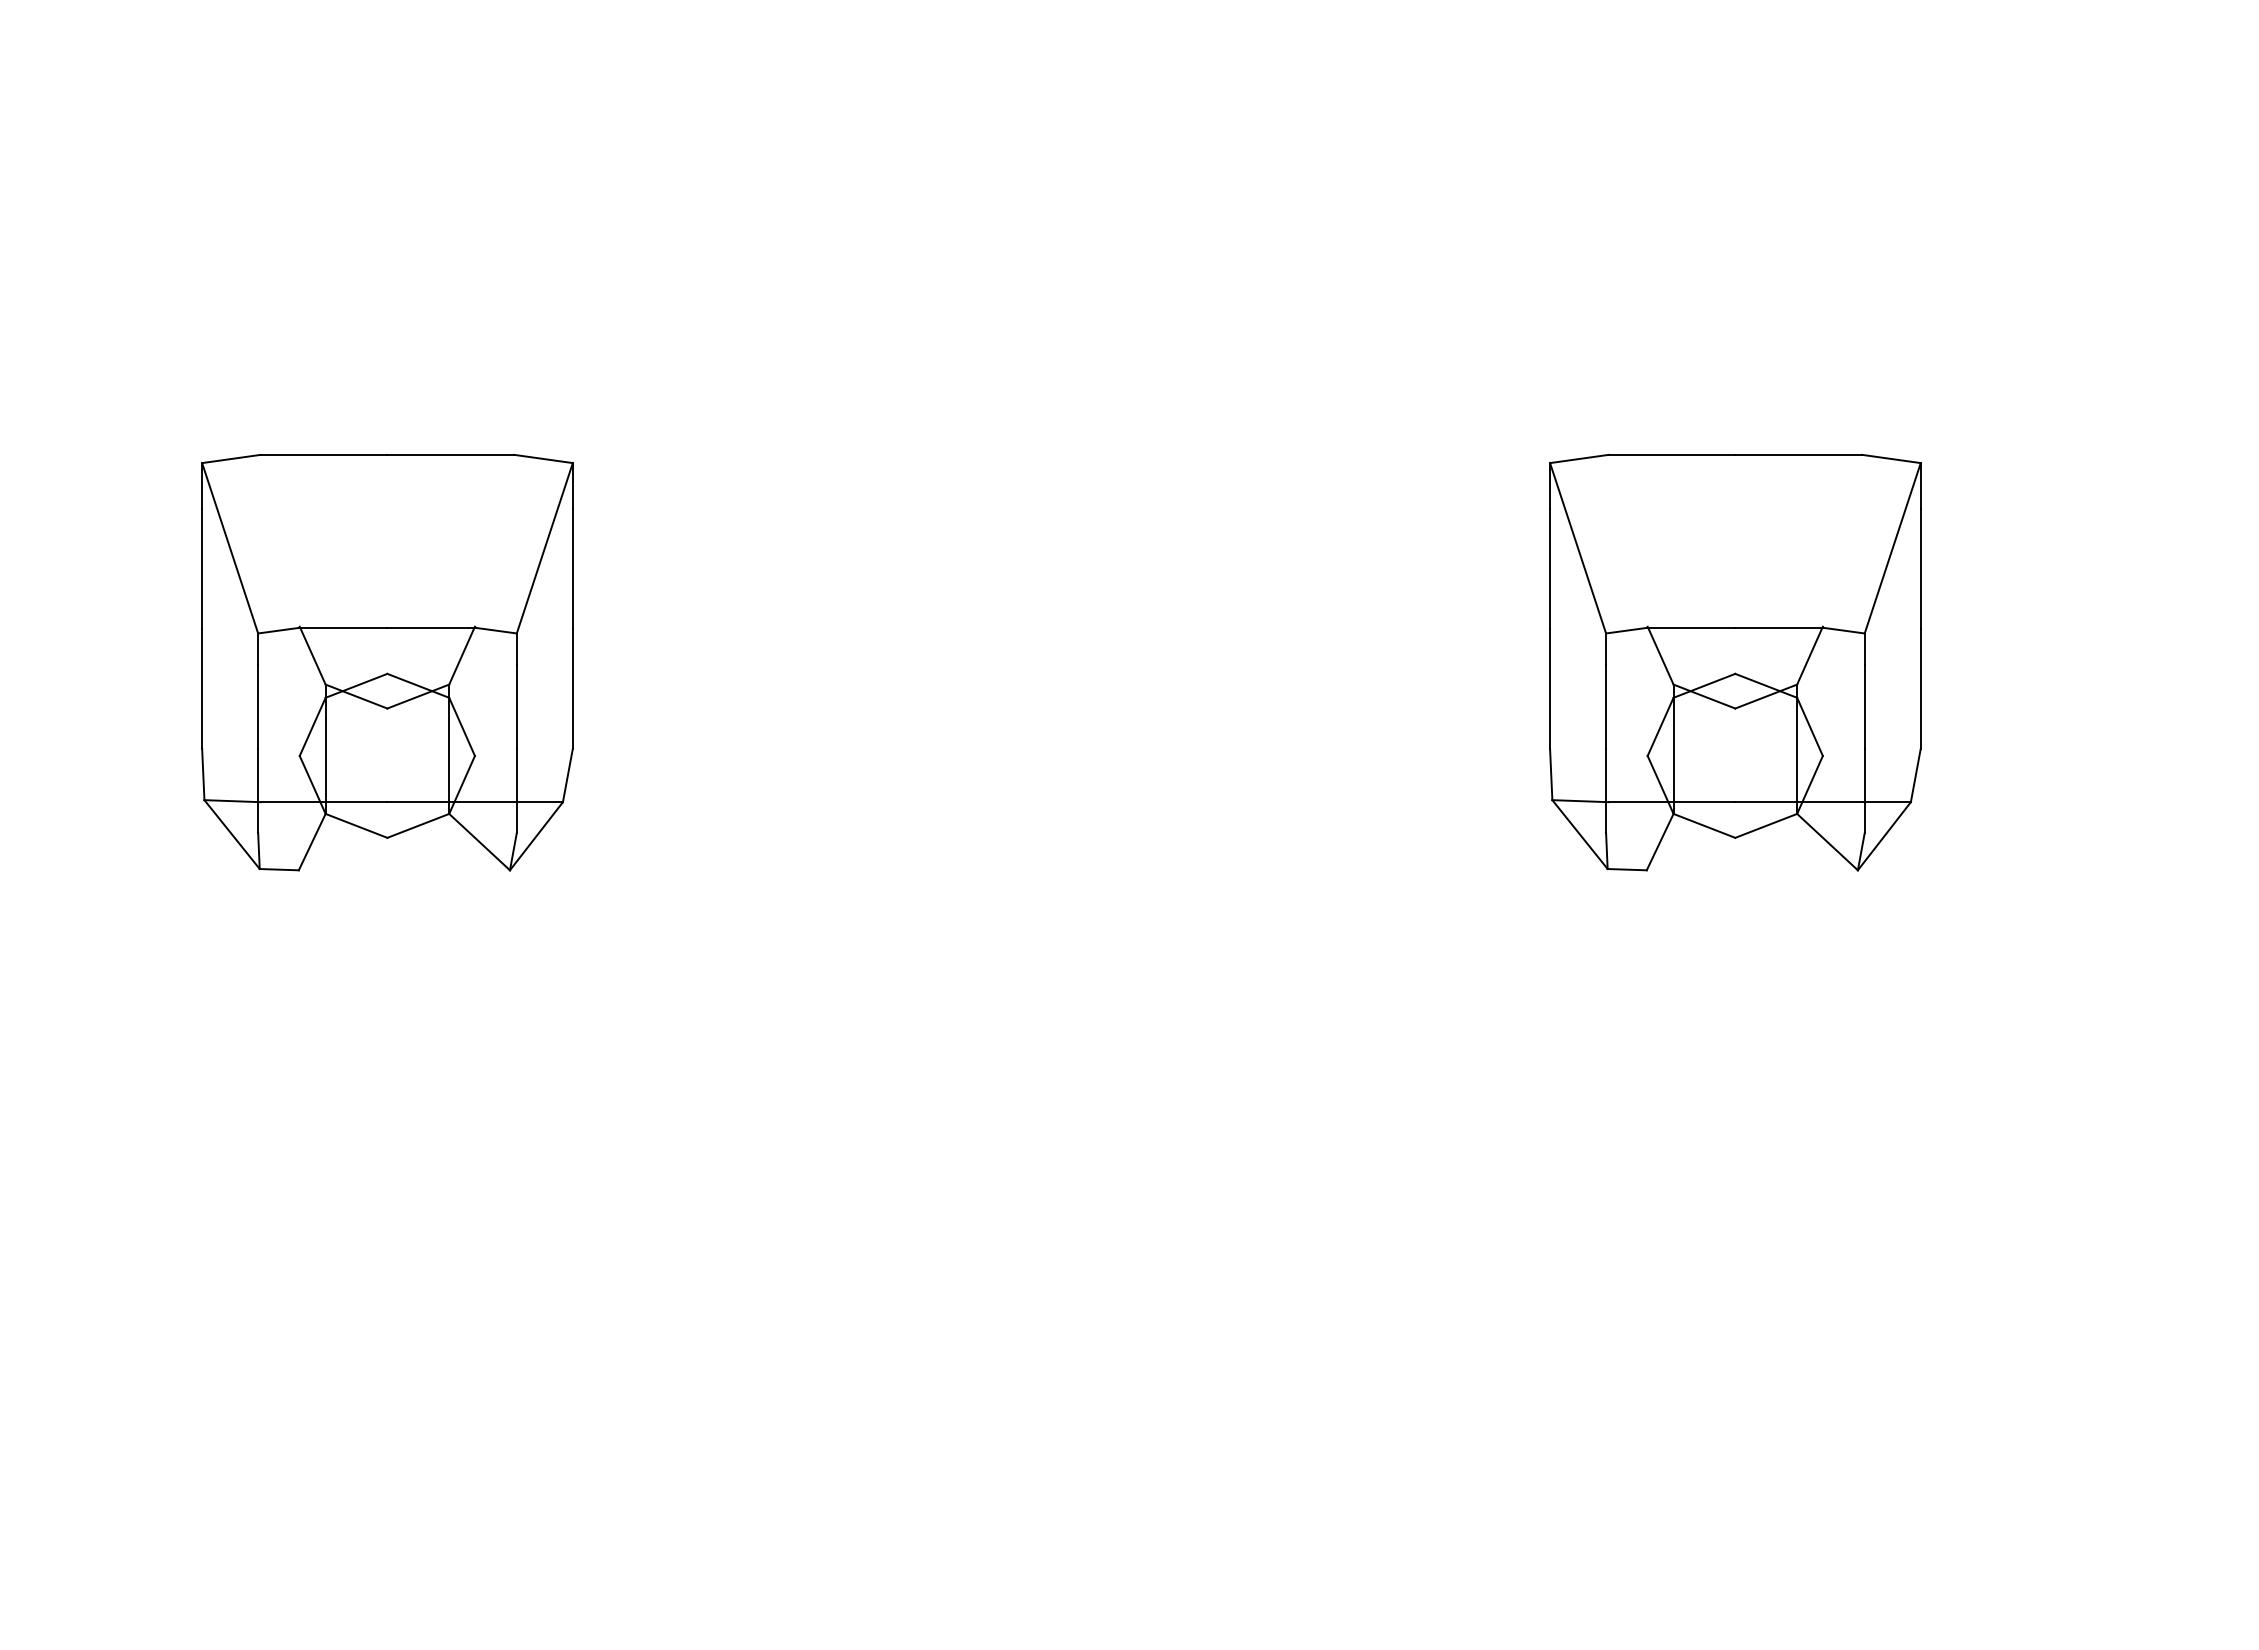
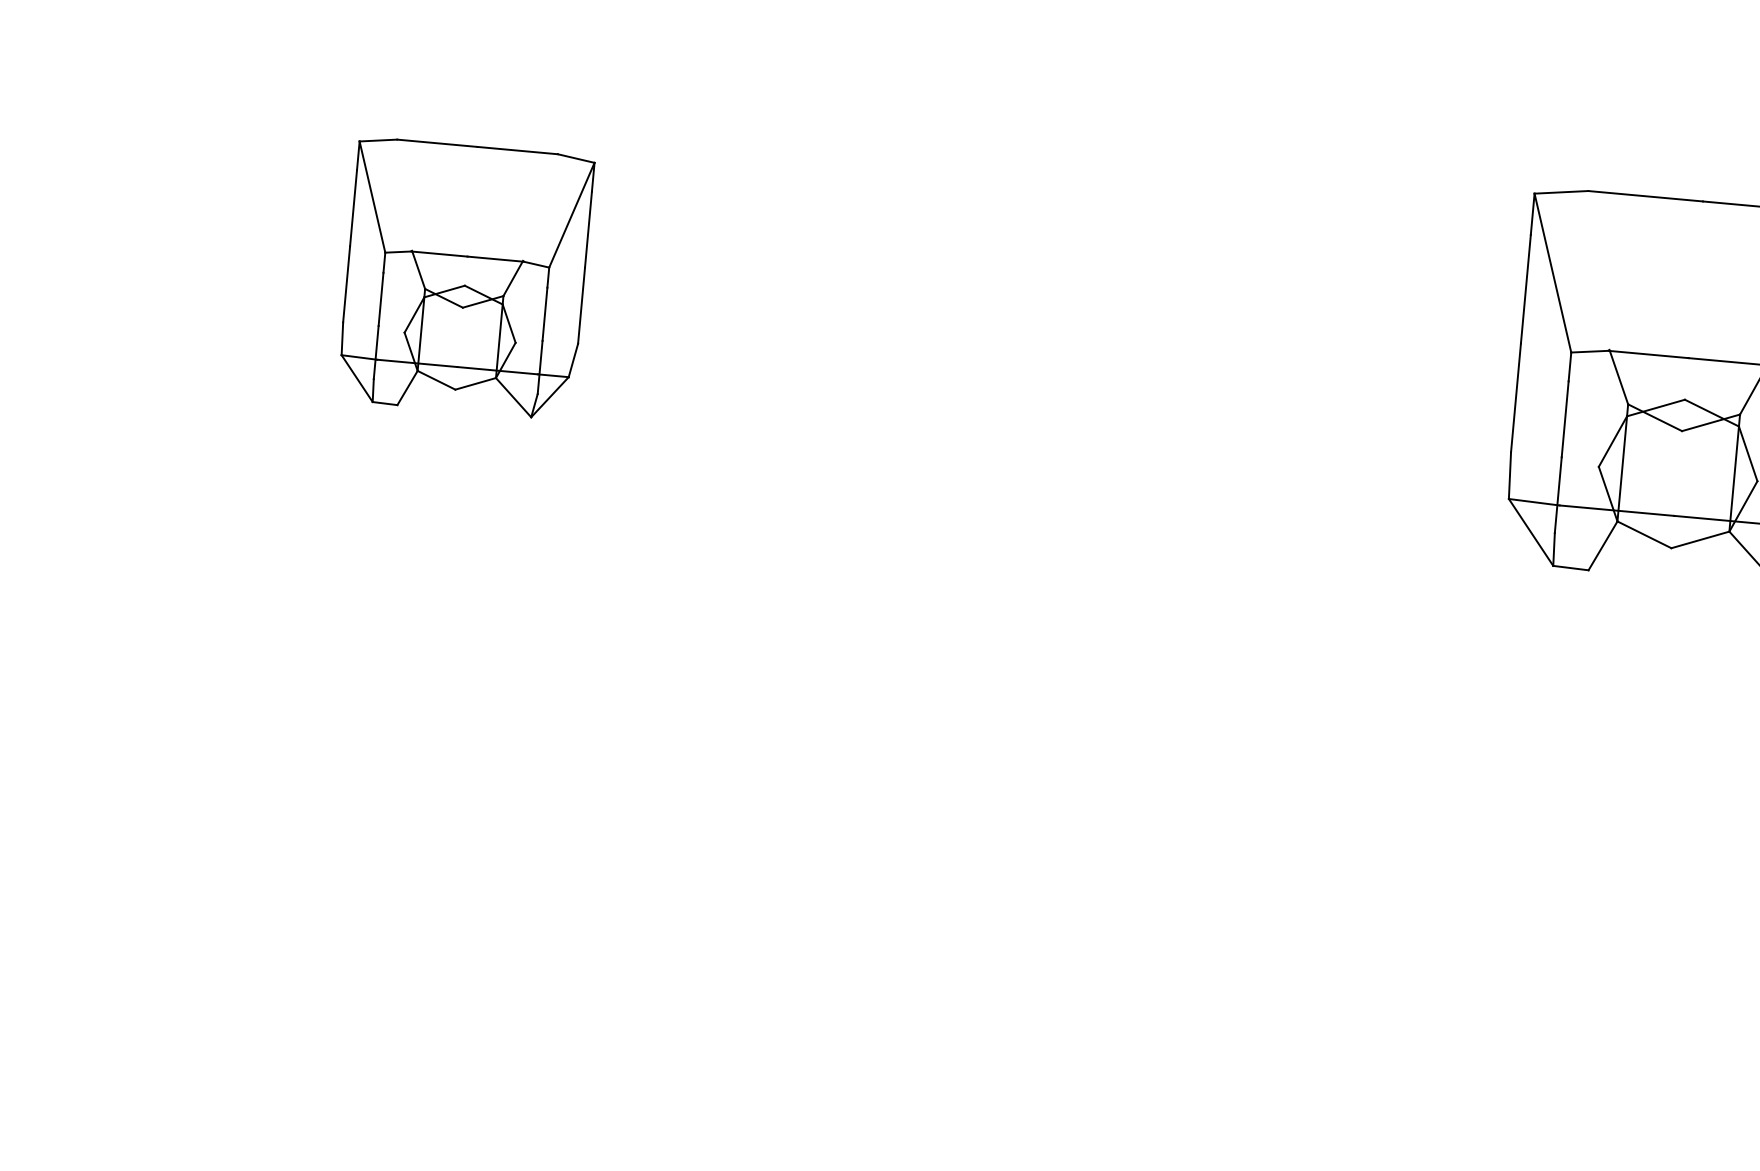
part: (387, 662) -> (465, 278), size x0.7

